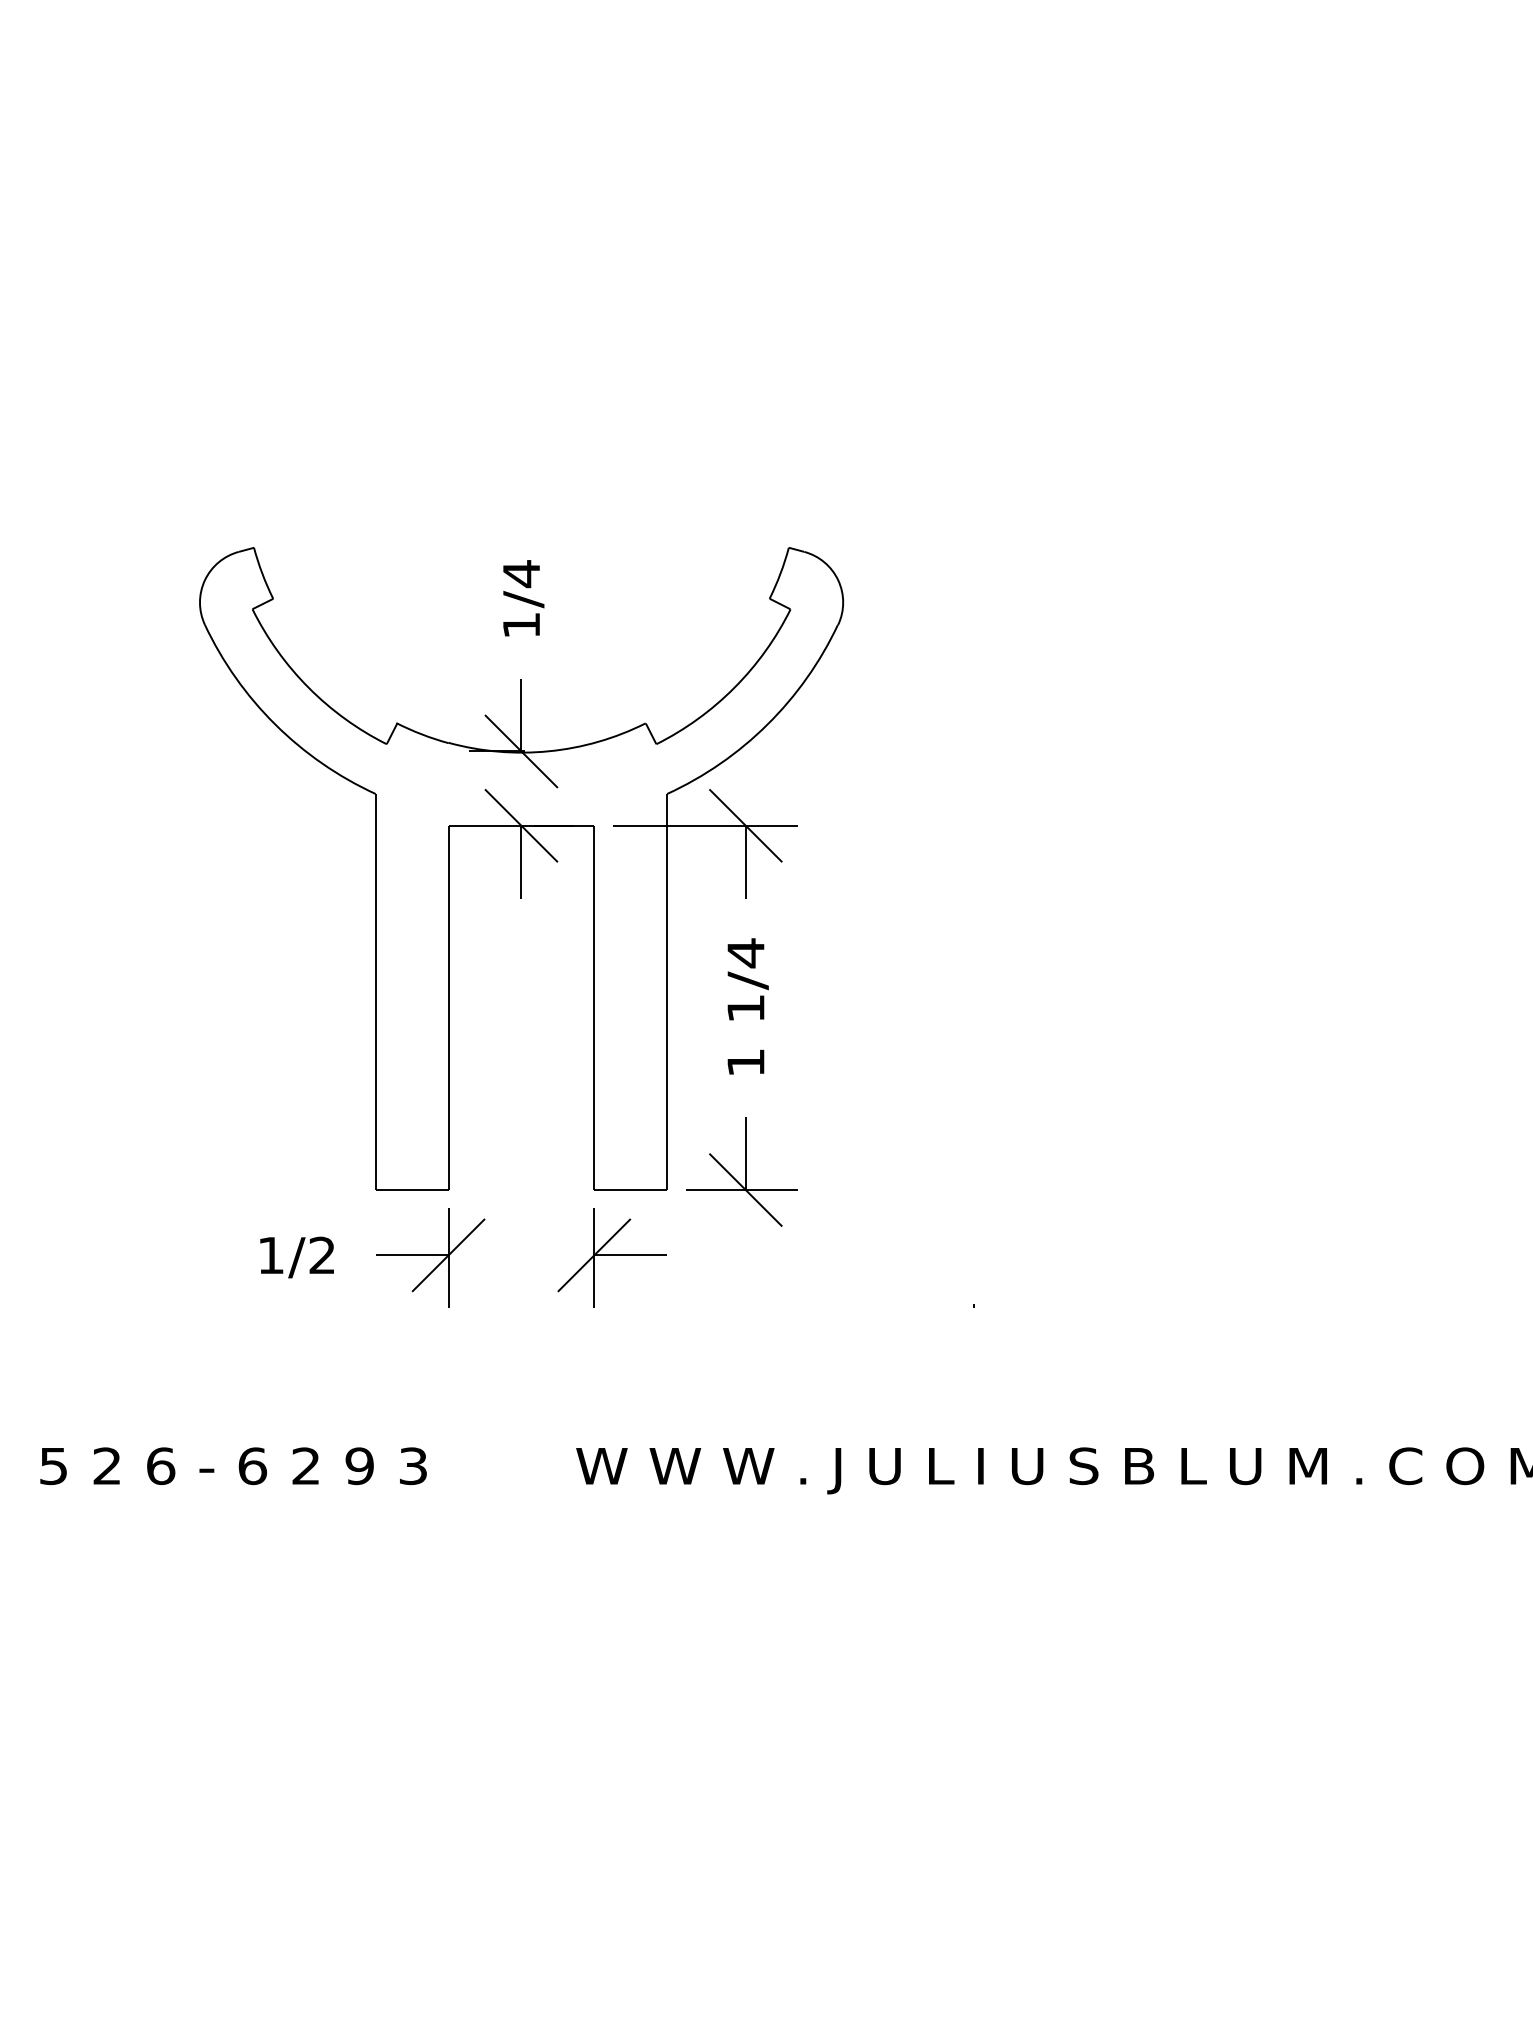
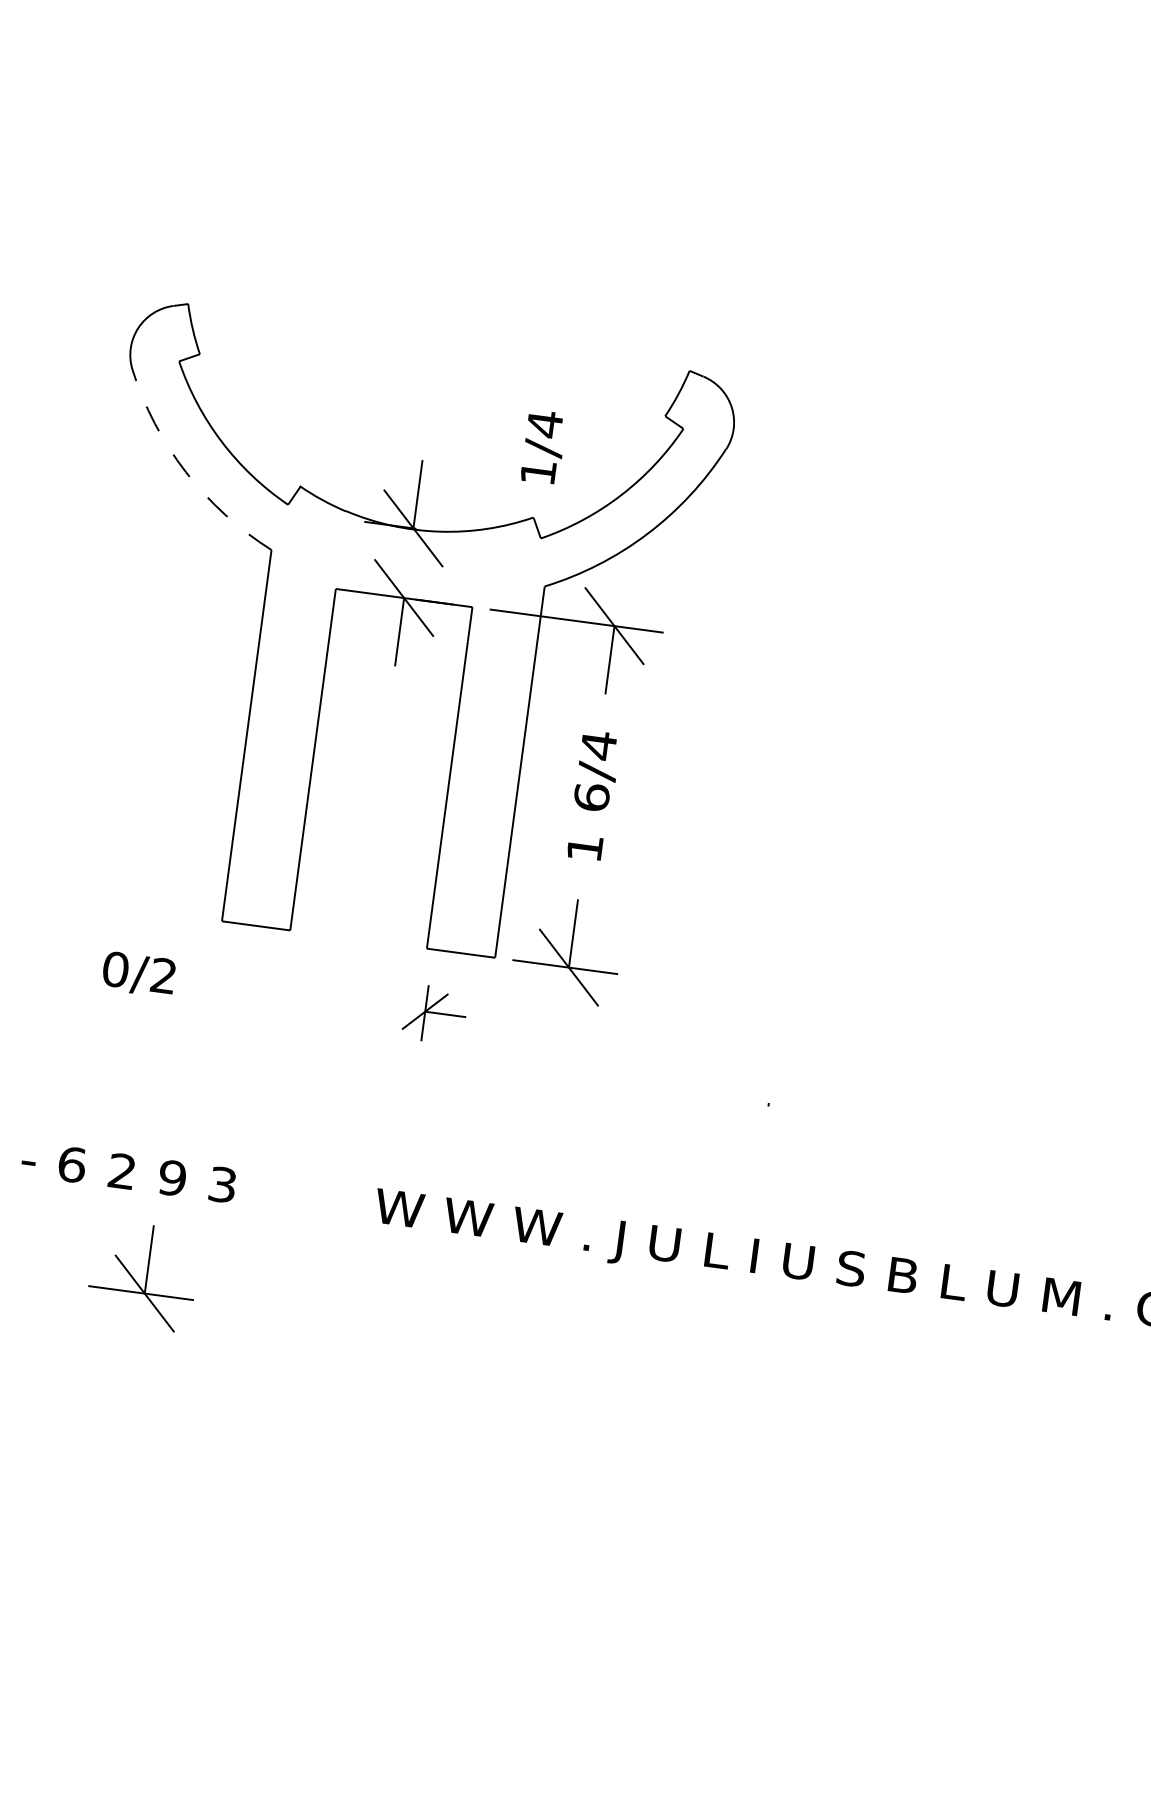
text: (523, 598) -> (543, 447), moved
arc: (275, 724) -> (186, 472), solid -> dashed
text: (745, 1008) -> (591, 797), 1/4 -> 6/4
text: (271, 1255) -> (116, 969), 1/2 -> 0/2
part: (430, 1257) -> (264, 991), removed
part: (611, 1257) -> (434, 1013), size x0.6
part: (342, 1572) -> (143, 1275), added

